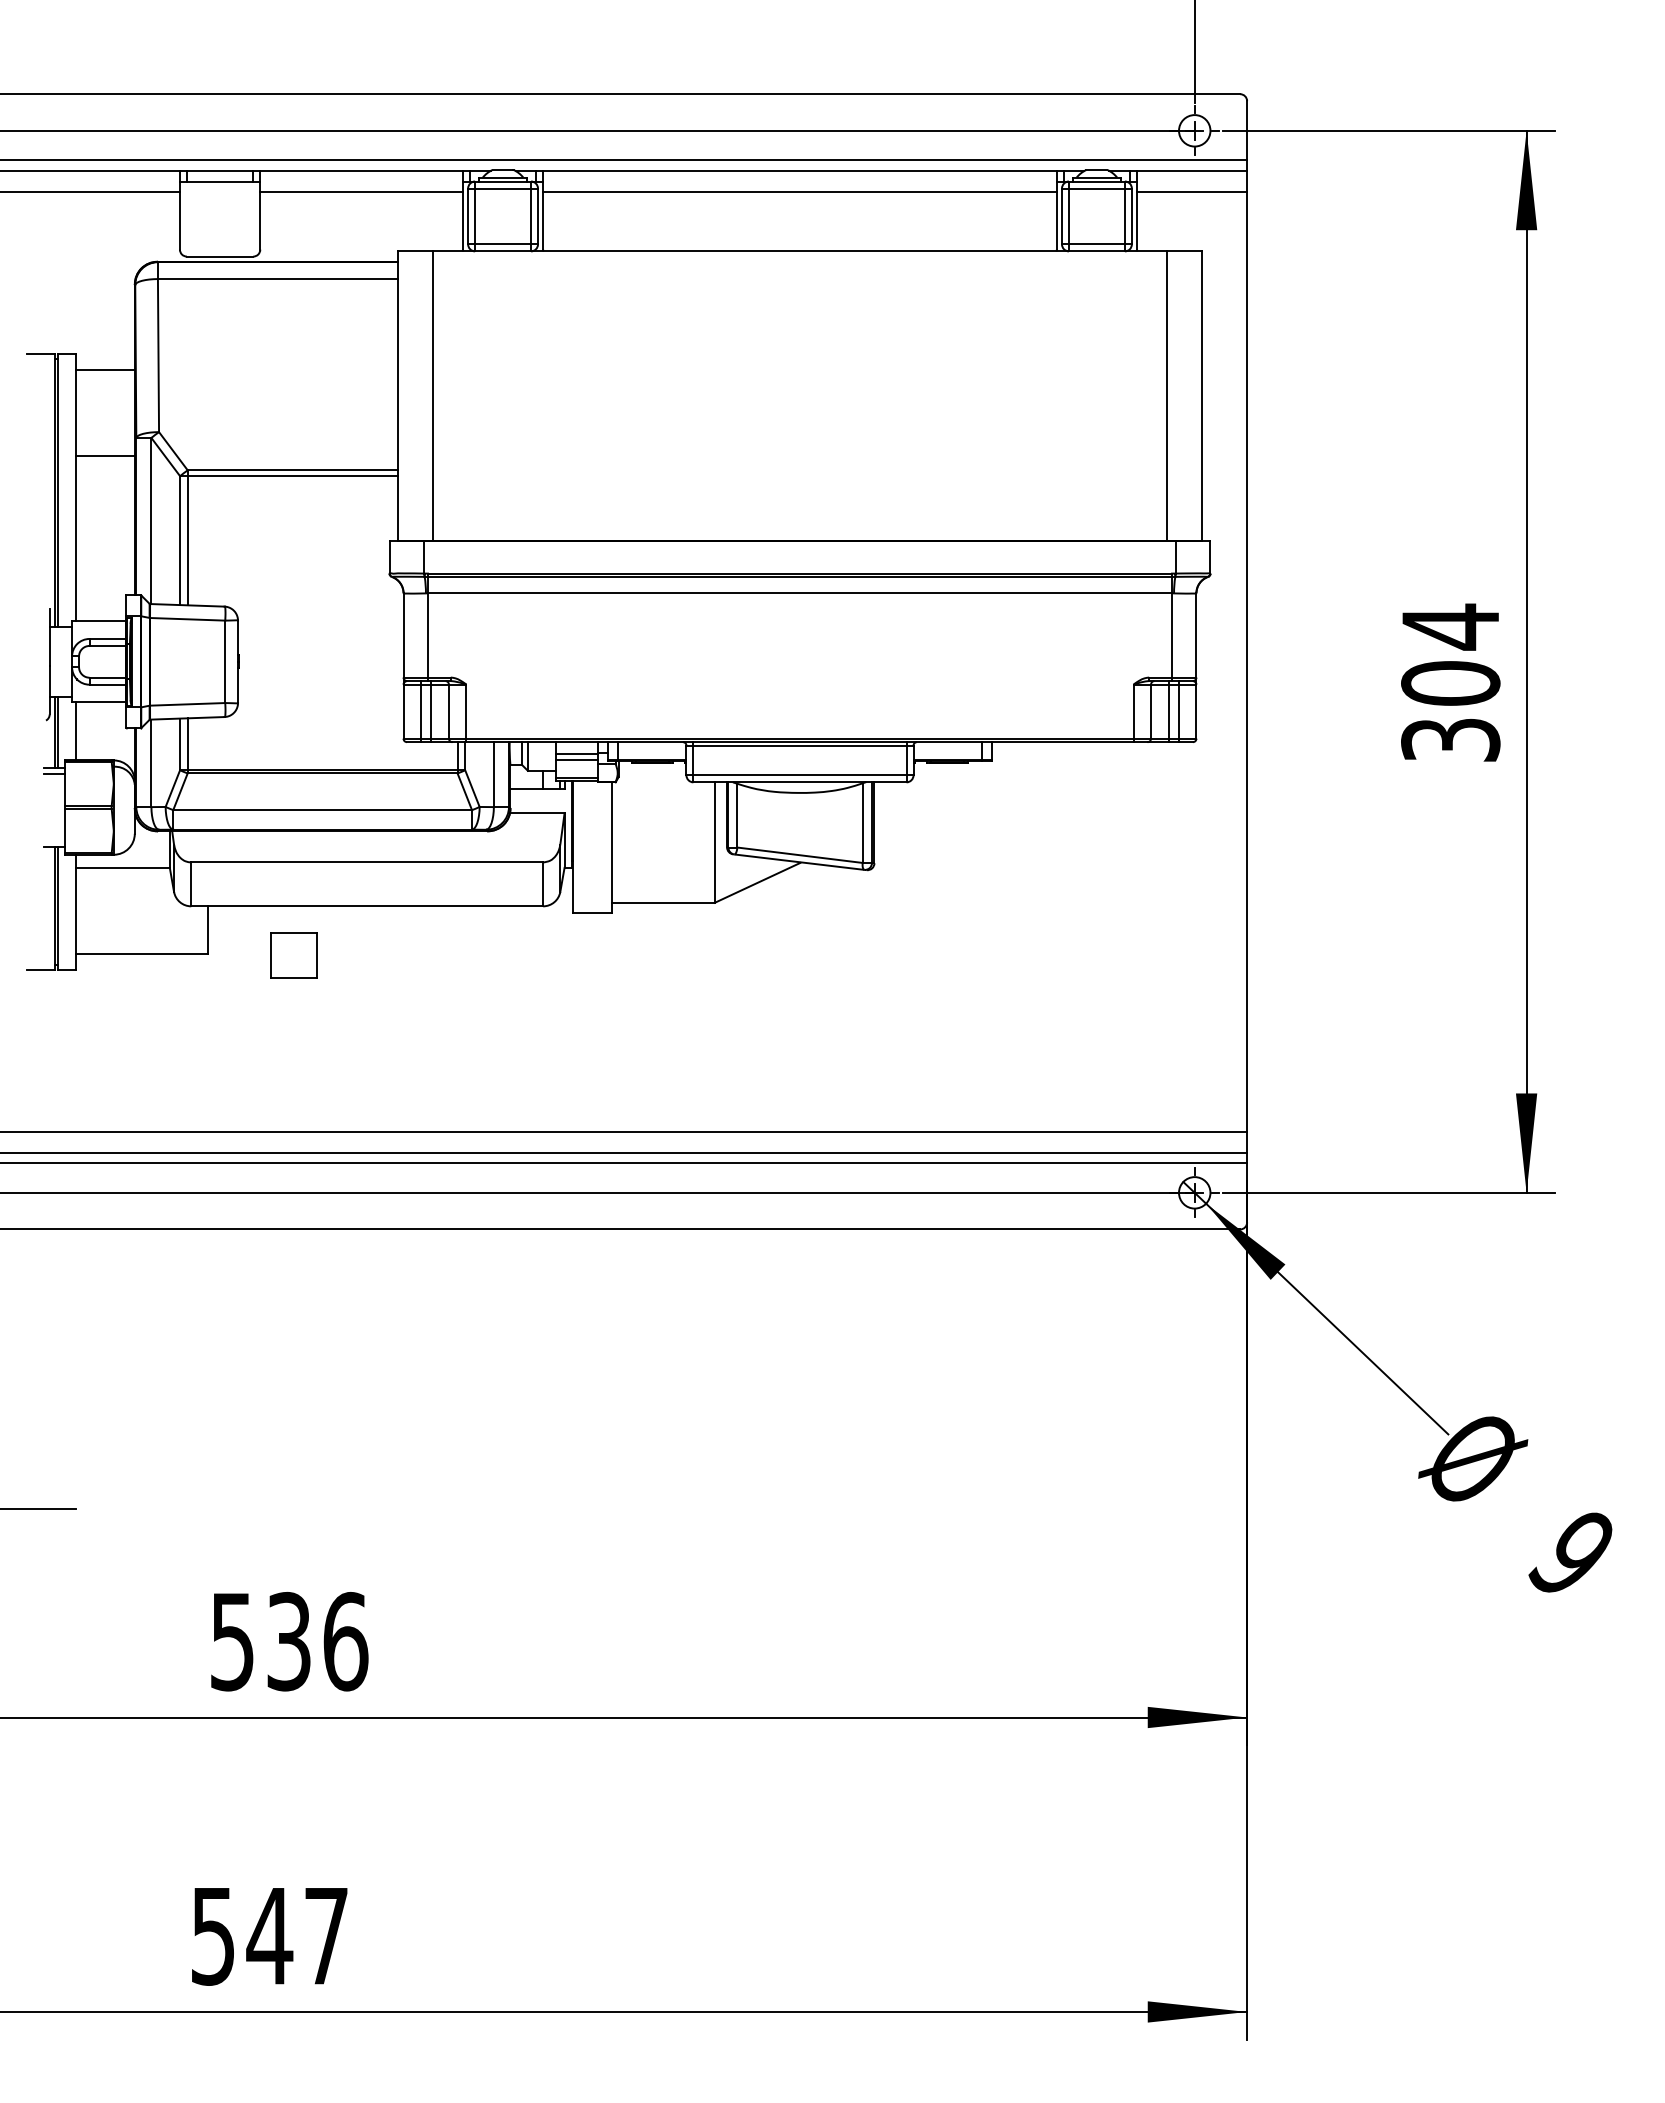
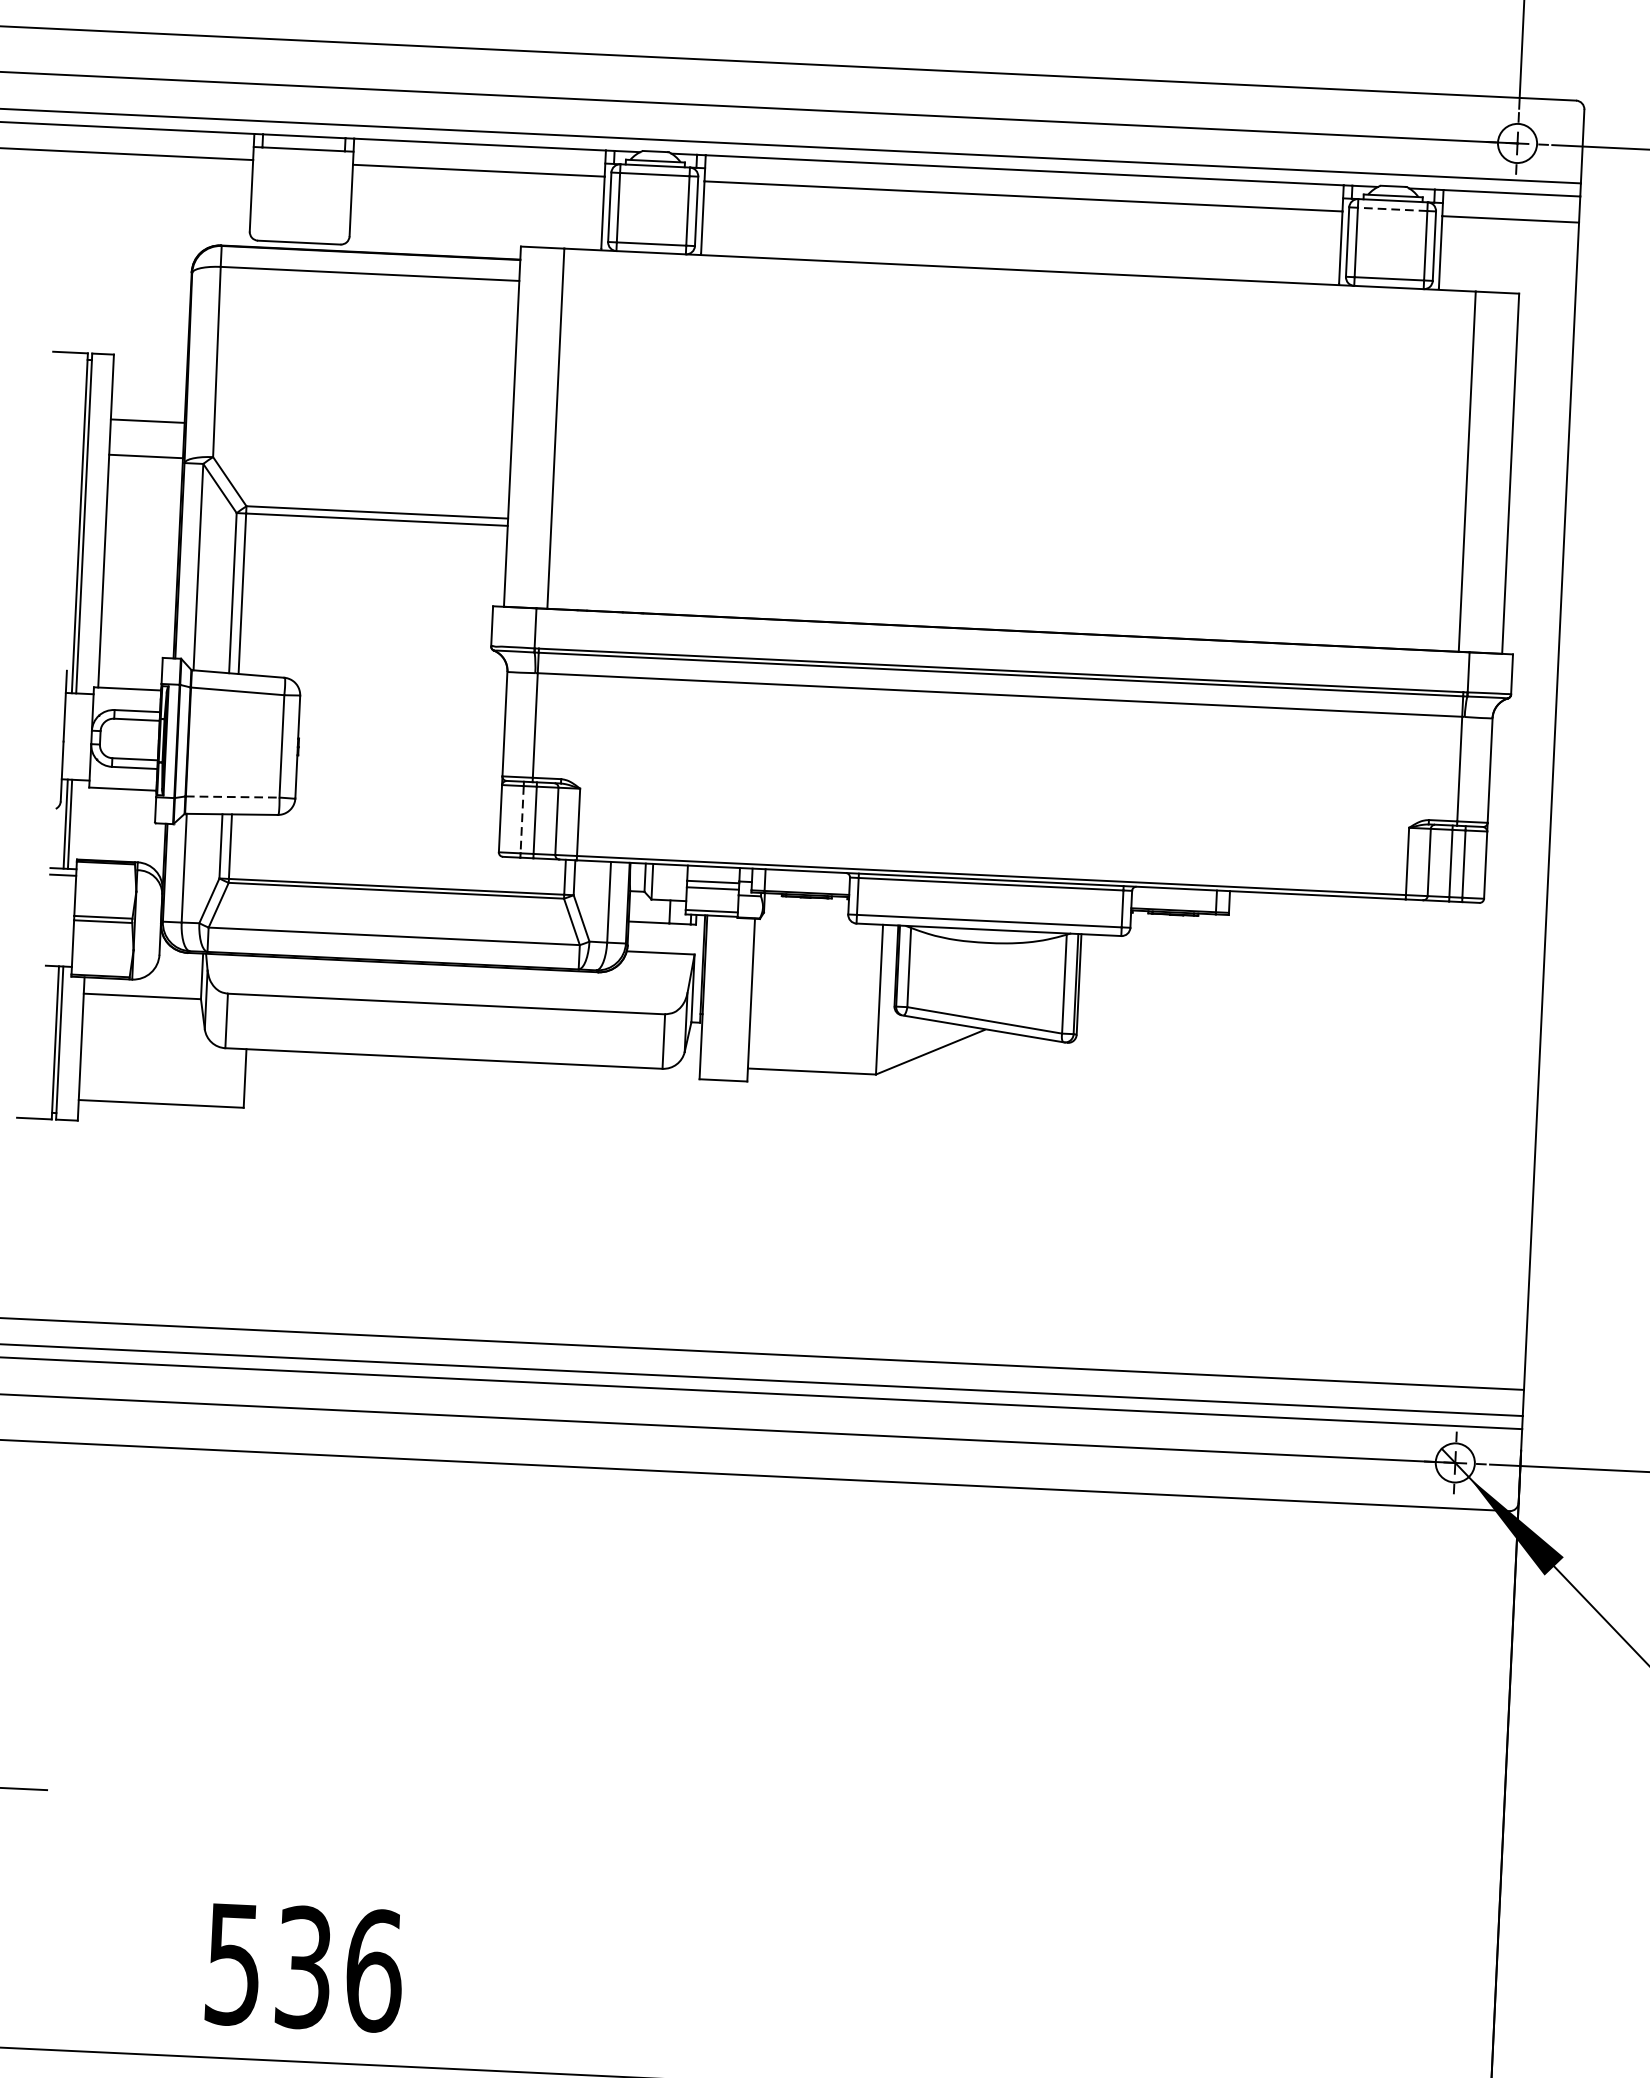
line: (1096, 188) -> (1392, 209), solid -> dashed
line: (104, 370) -> (145, 456), moved
line: (104, 455) -> (146, 420), moved
line: (187, 704) -> (232, 797), solid -> dashed
line: (420, 712) -> (521, 820), solid -> dashed
line: (75, 731) -> (91, 824), removed
part: (293, 955) -> (349, 1115), removed

